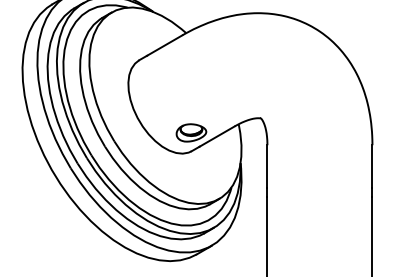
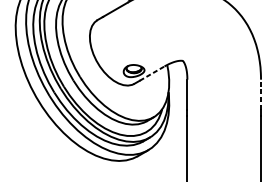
line: (217, 136) -> (152, 73), solid -> dashed
line: (372, 166) -> (261, 94), solid -> dashed

